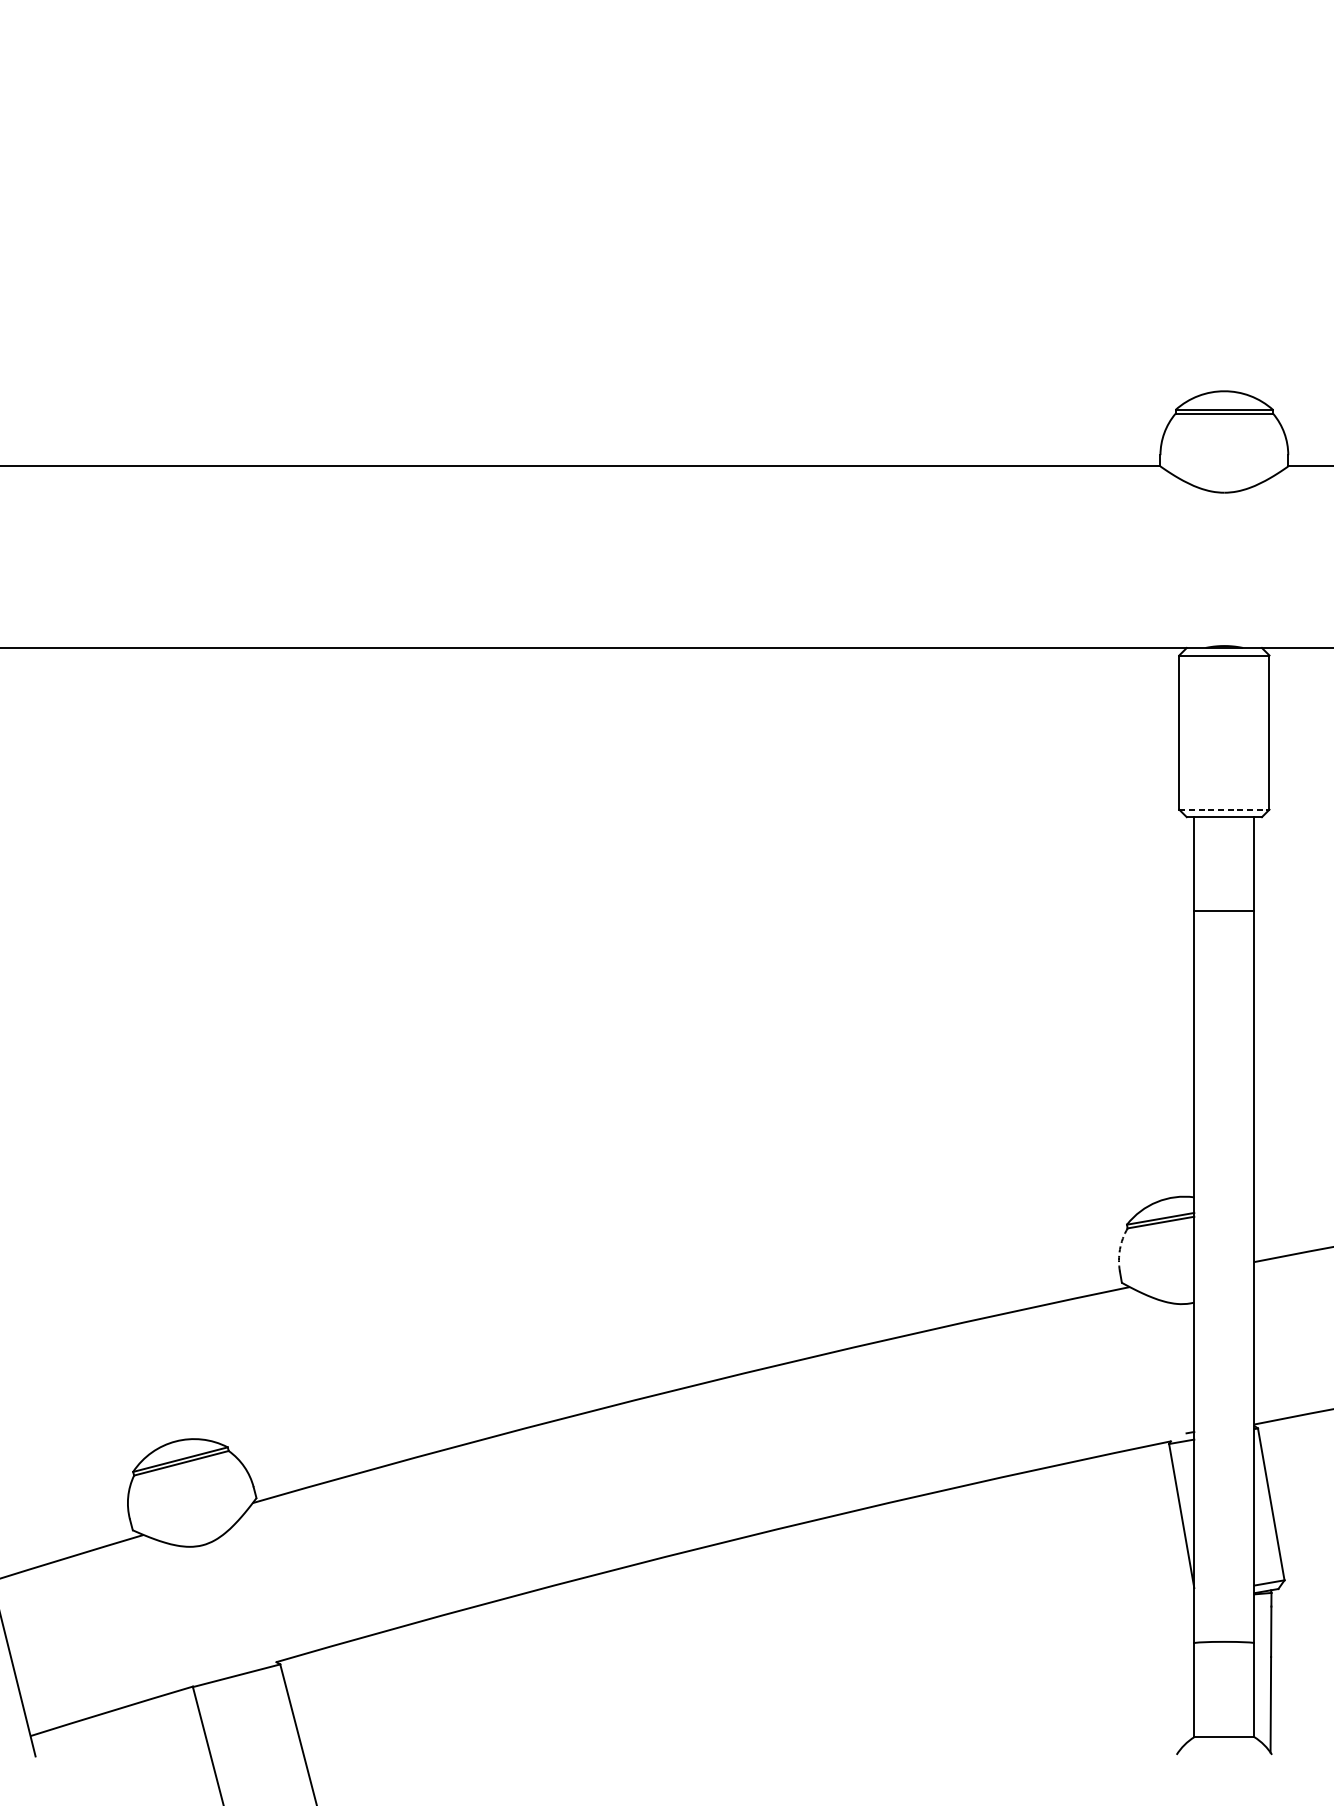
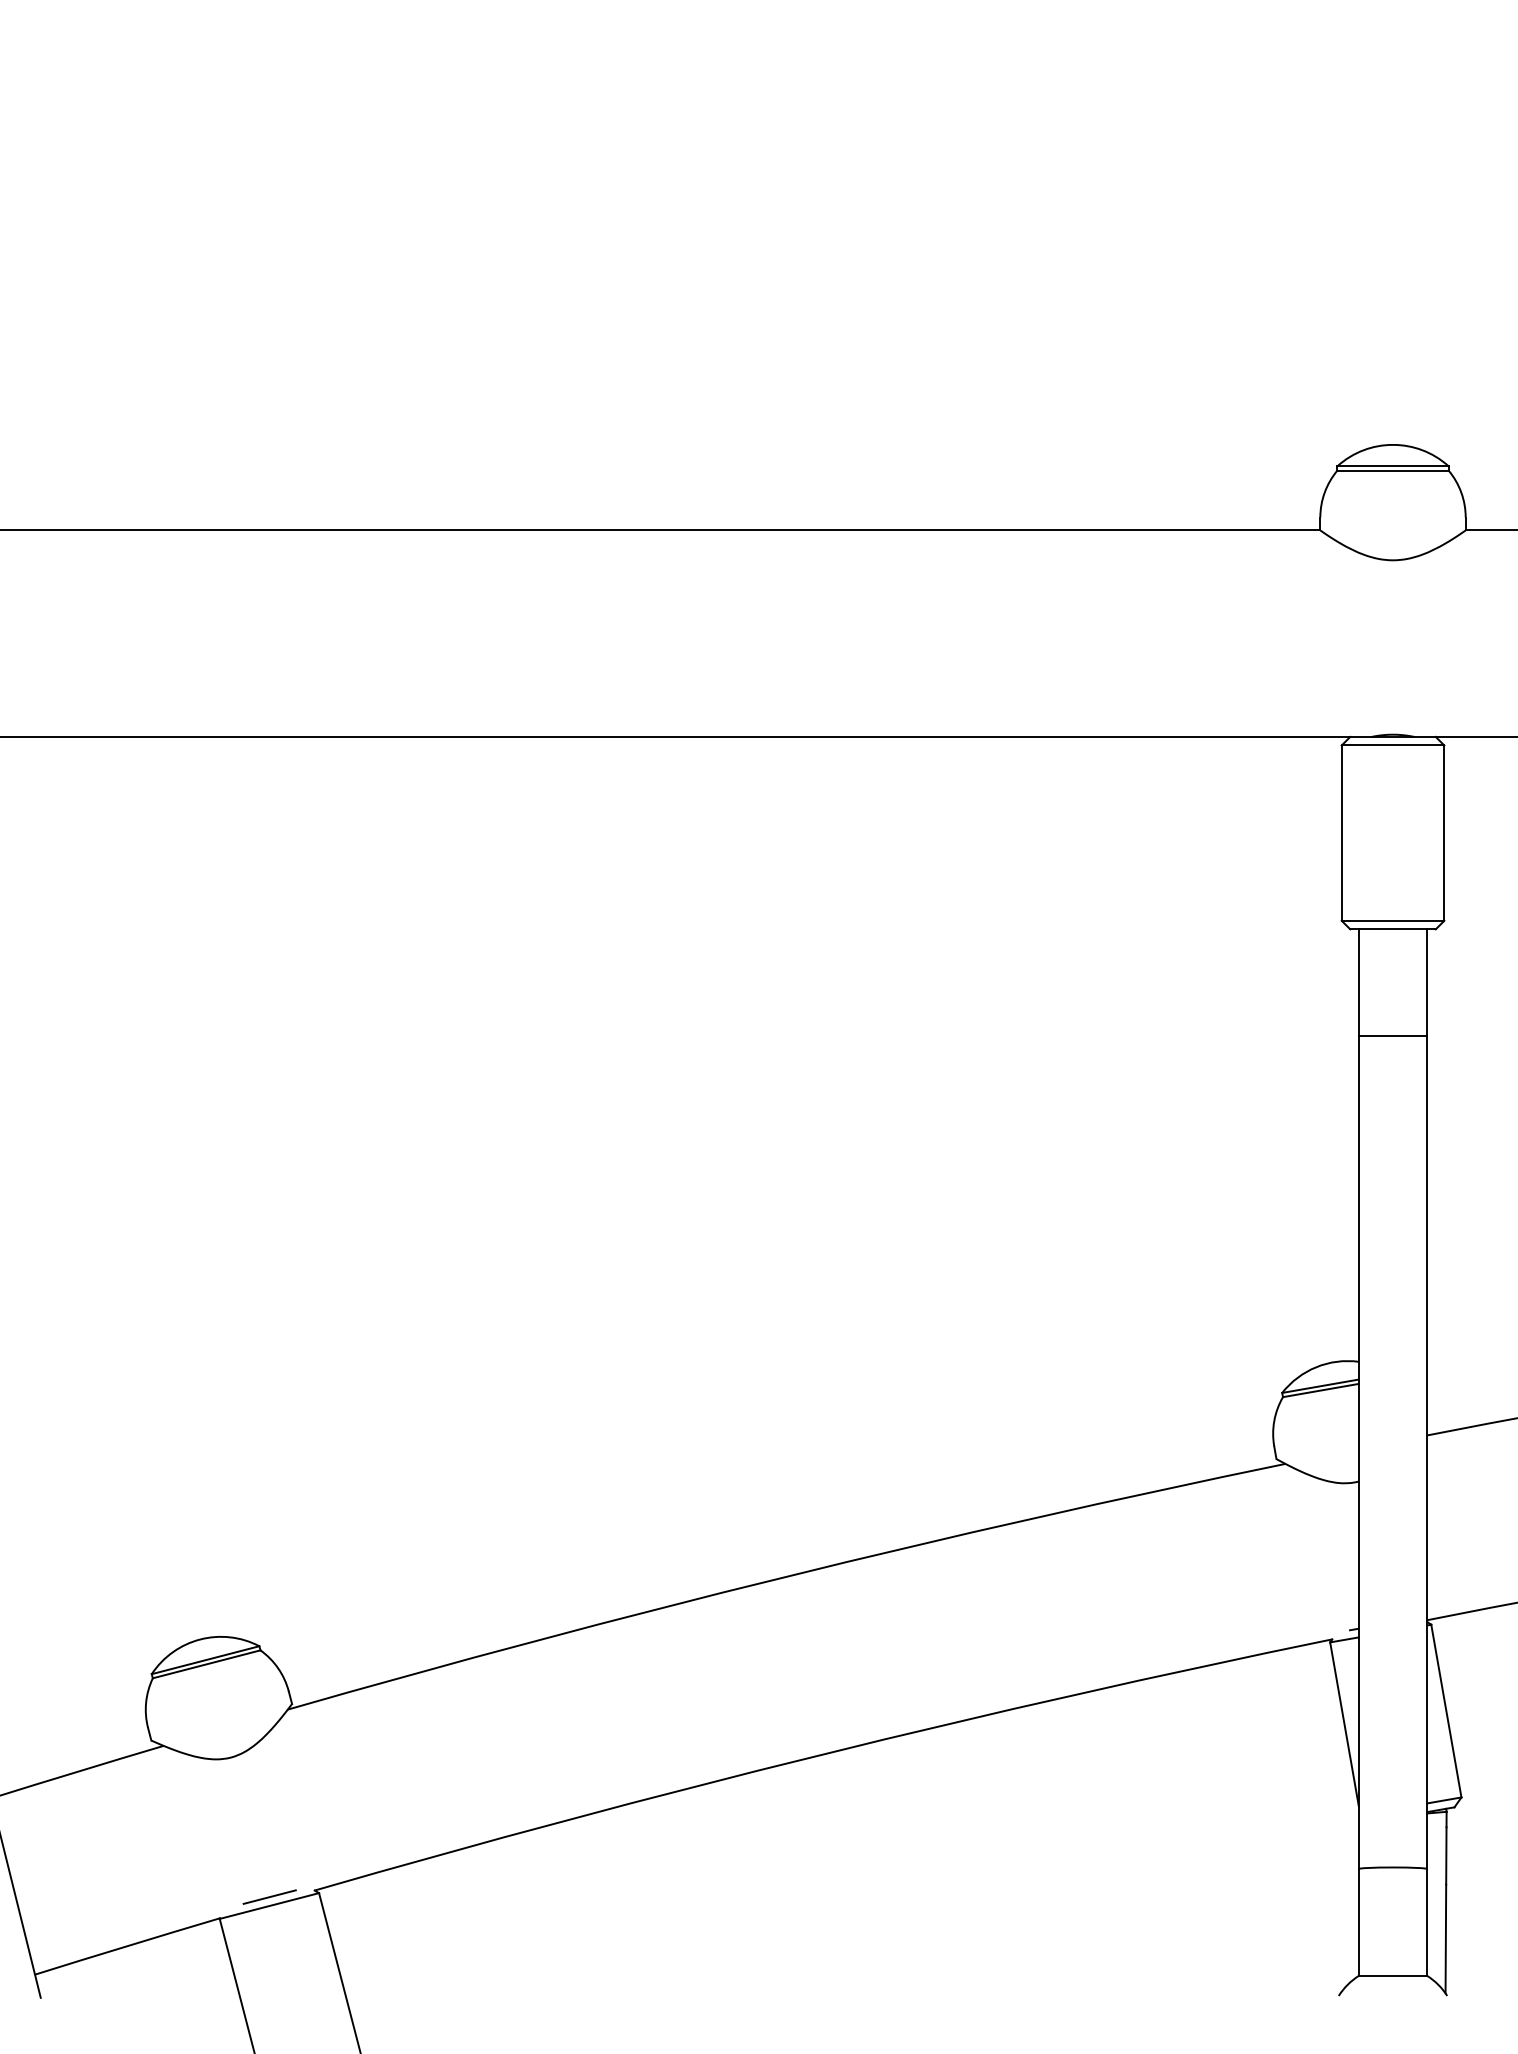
line: (1224, 809) -> (1393, 920), dashed -> solid
arc: (1120, 1249) -> (1274, 1421), dashed -> solid
line: (236, 1667) -> (269, 1896), added

